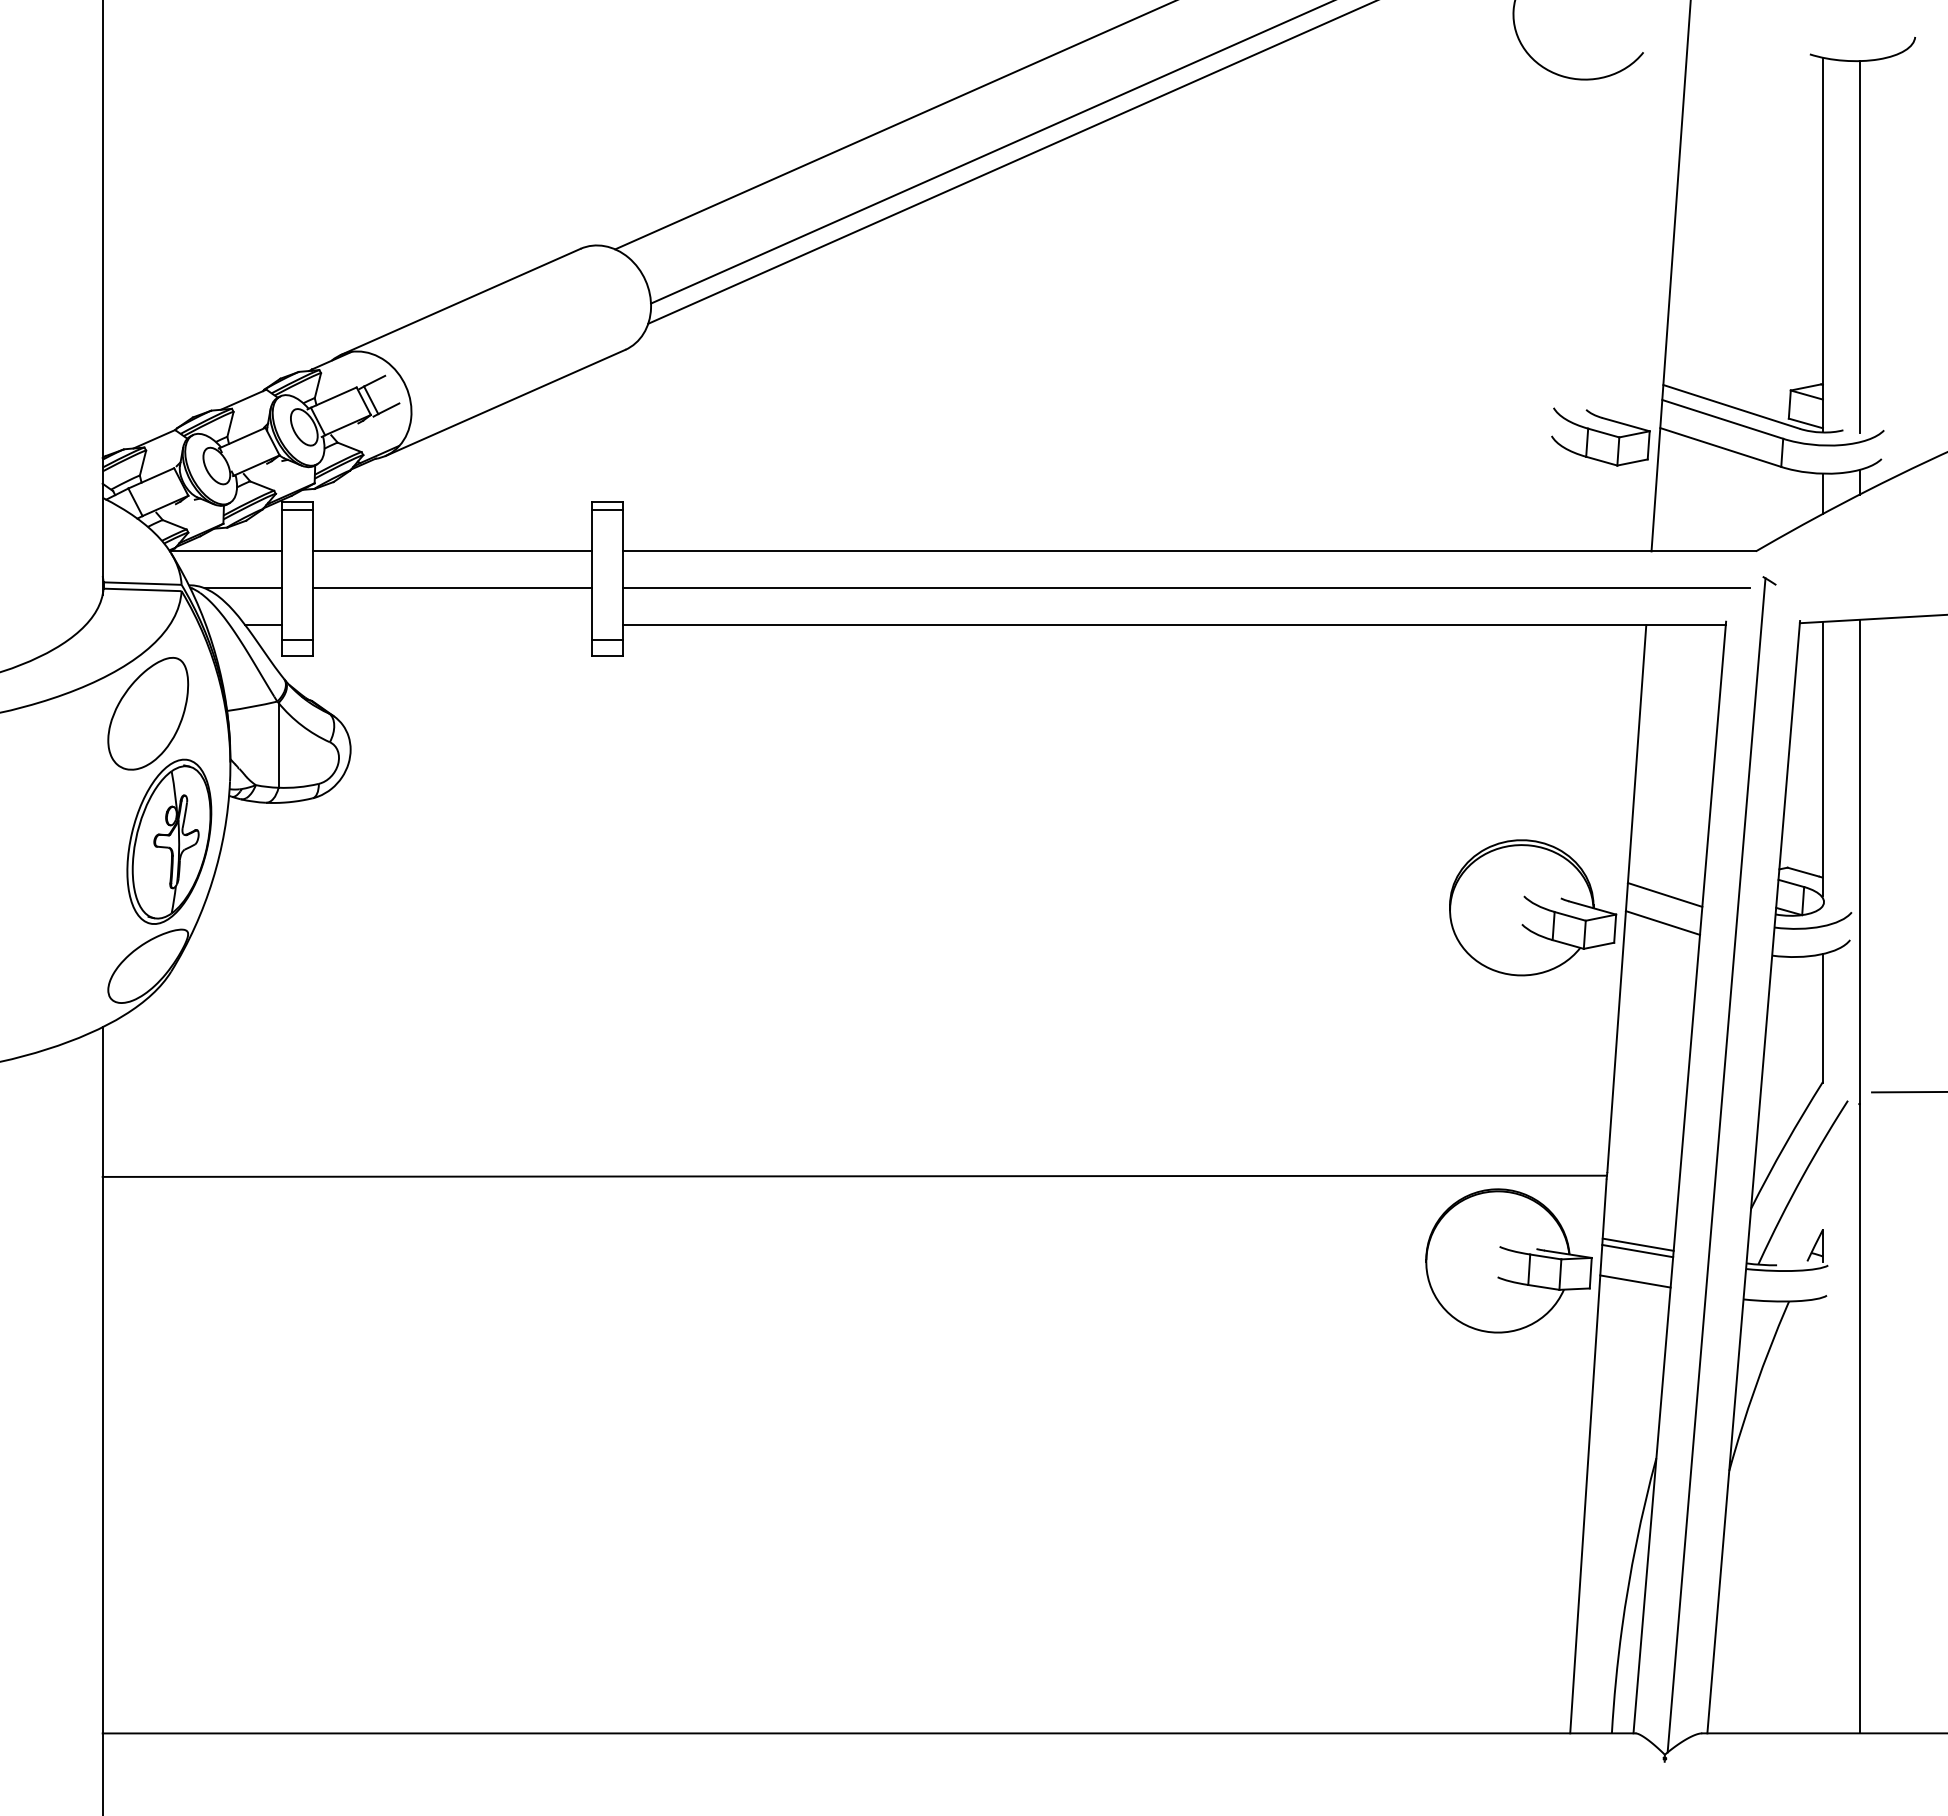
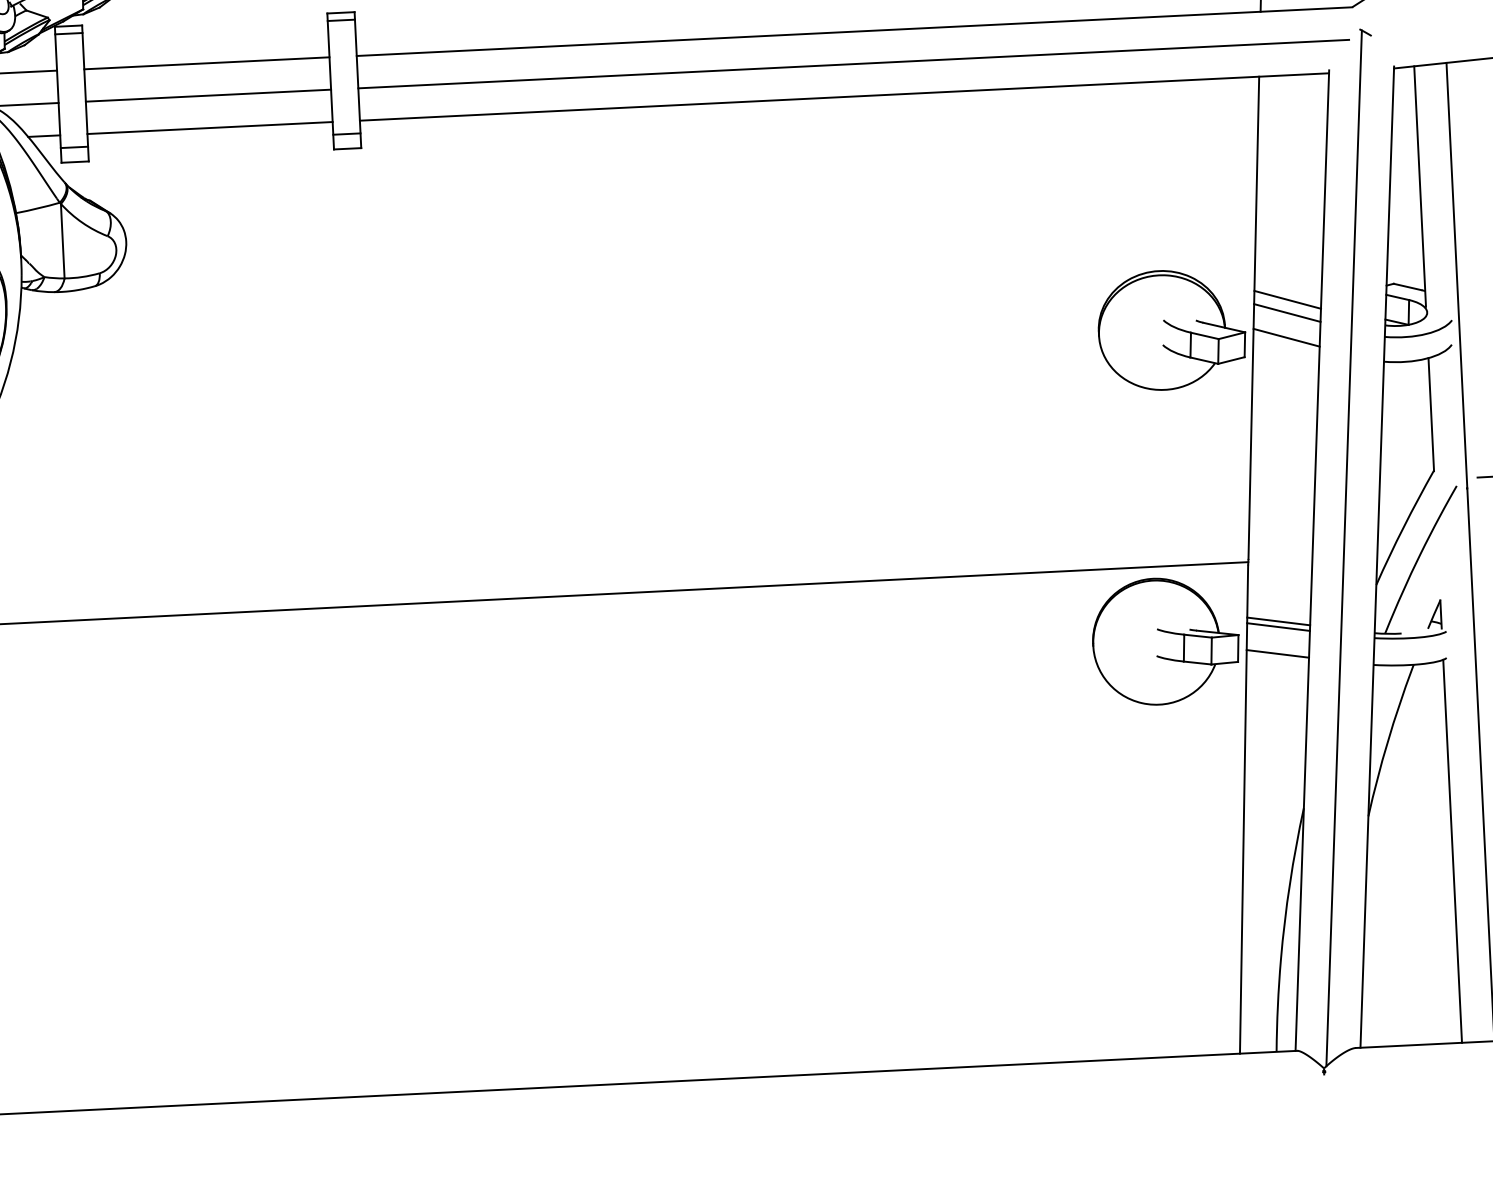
line: (451, 625) -> (209, 128), added
line: (1666, 880) -> (1287, 300), added
line: (1822, 1515) -> (1452, 851), added

